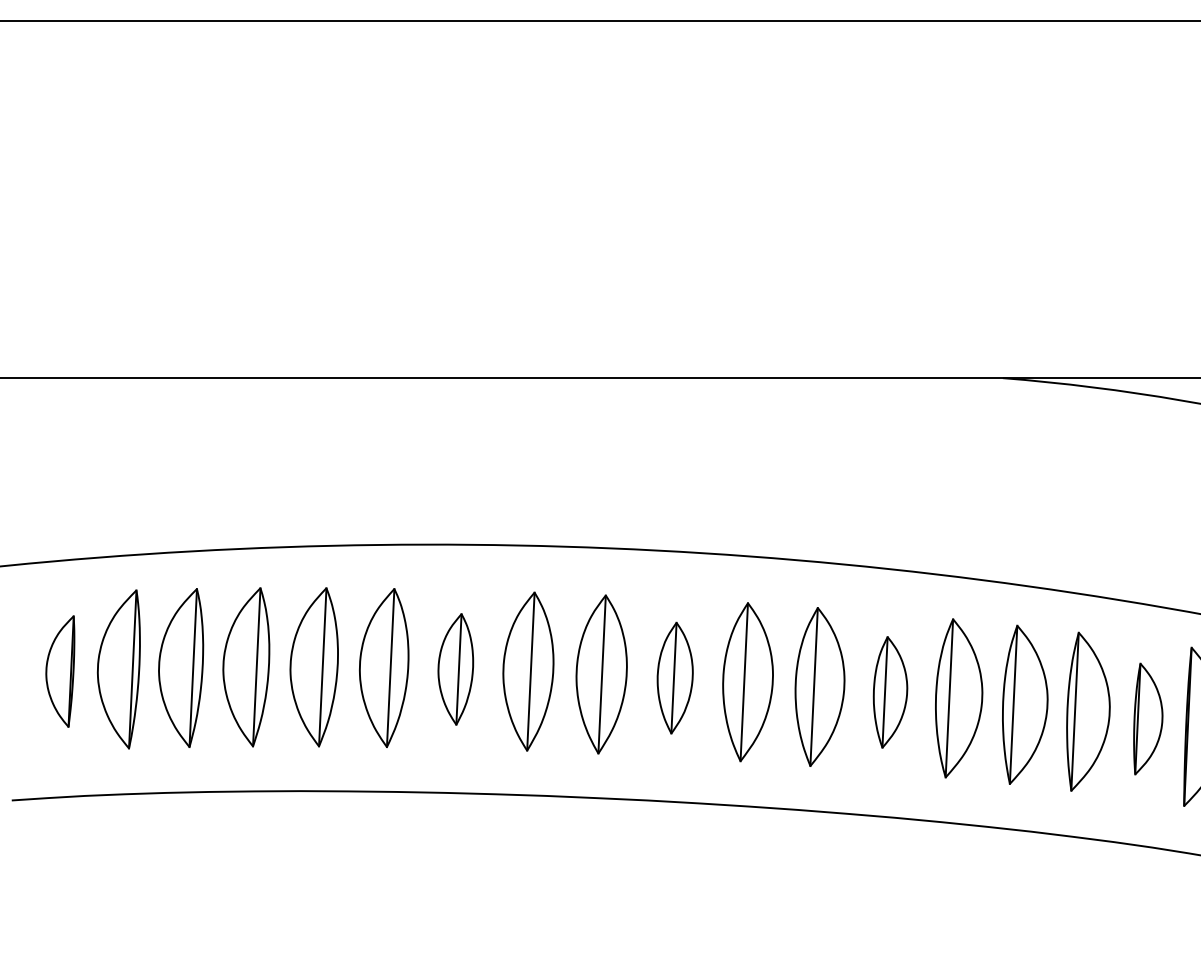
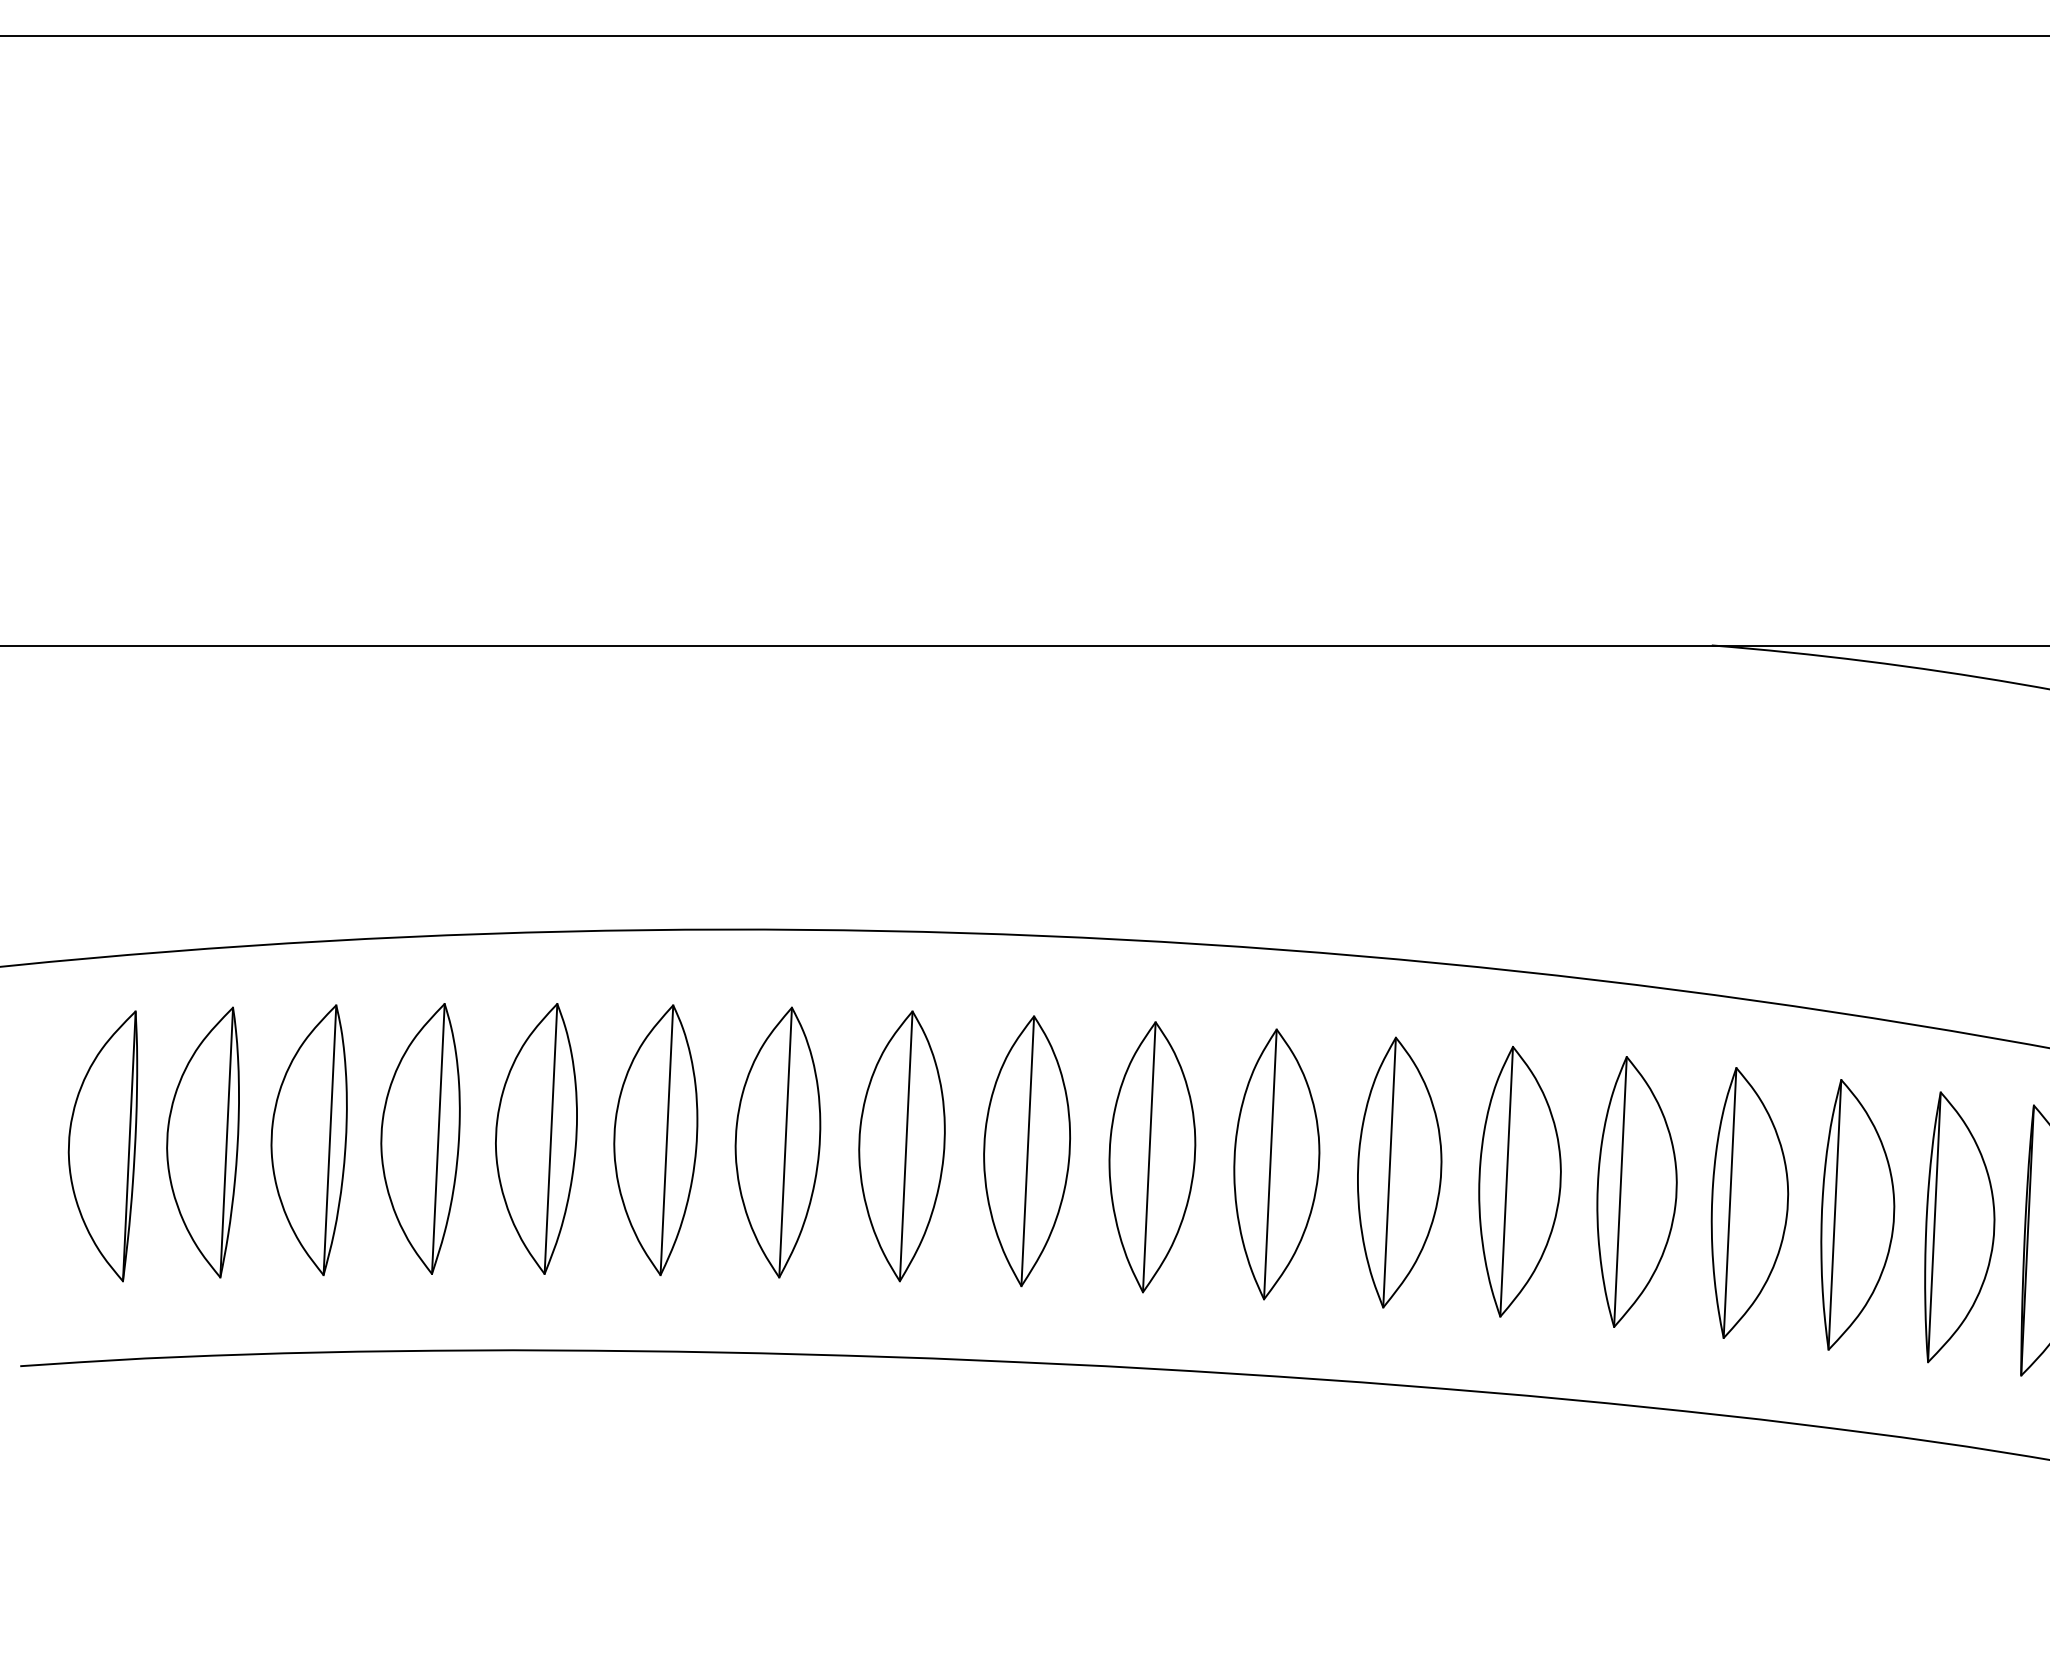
part: (455, 669) -> (777, 1142), size x1.43
part: (60, 671) -> (103, 1146), size x1.43
part: (675, 678) -> (1153, 1158), size x1.43
part: (890, 692) -> (1519, 1181), size x1.43
part: (1148, 718) -> (1960, 1226), size x1.43

